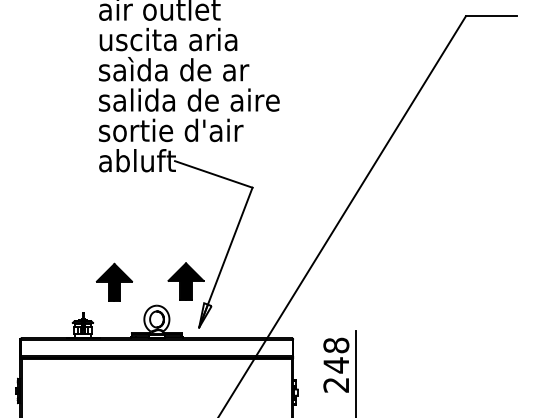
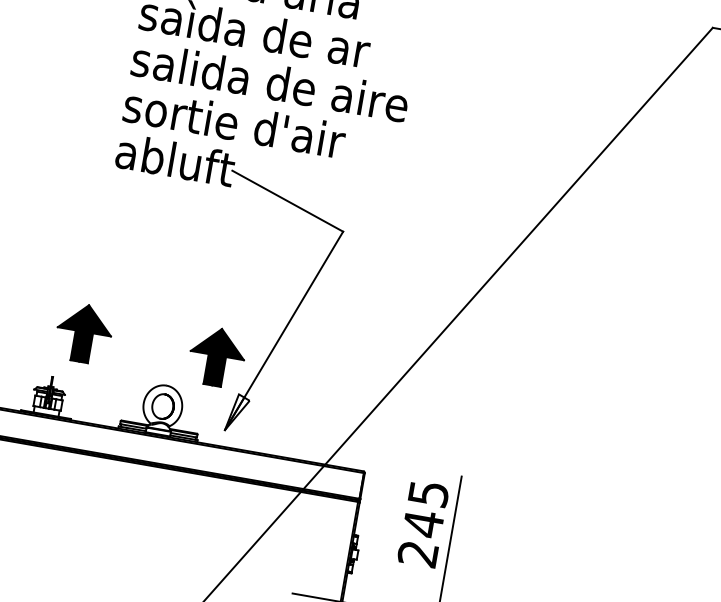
part: (113, 281) -> (82, 331), moved
text: (336, 345) -> (428, 493), 248 -> 245

